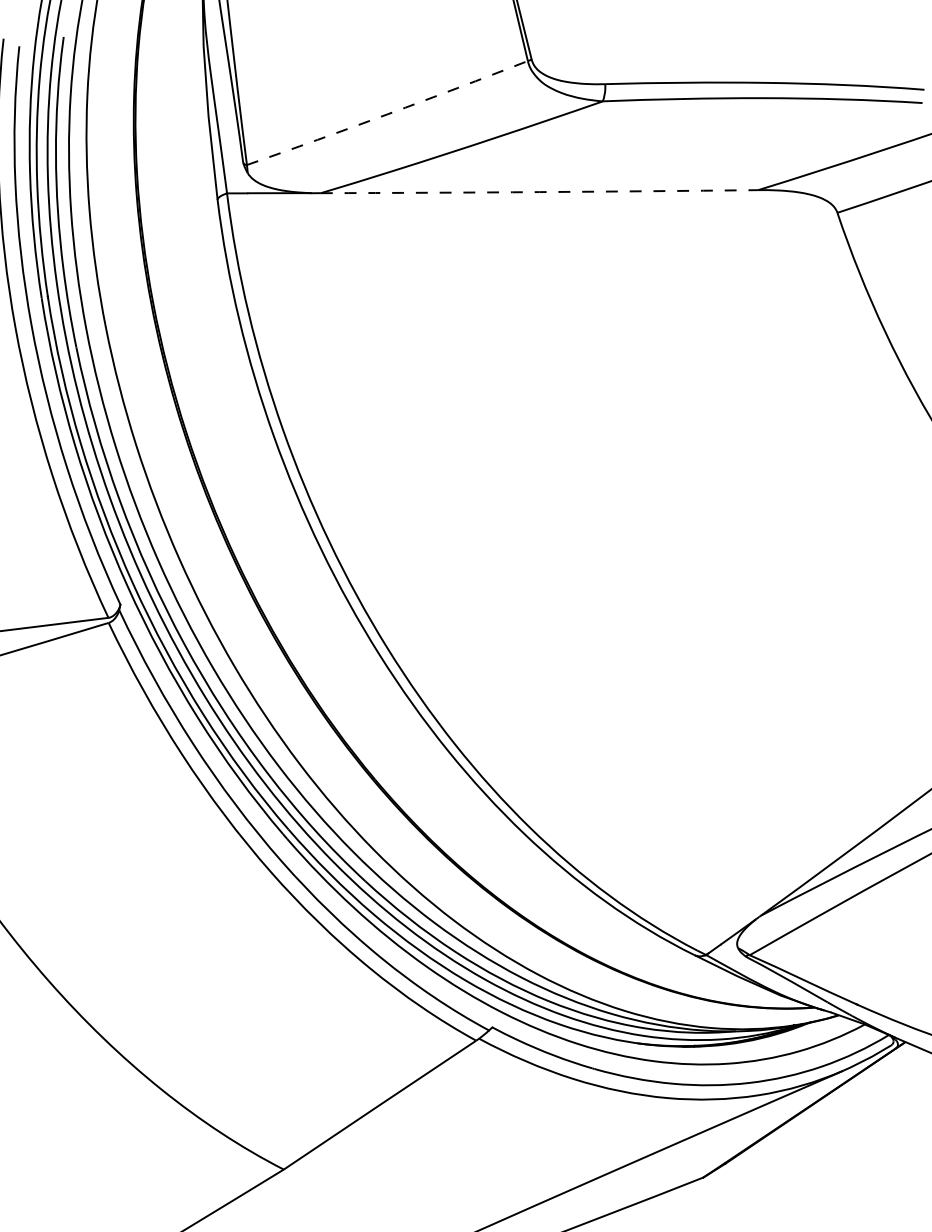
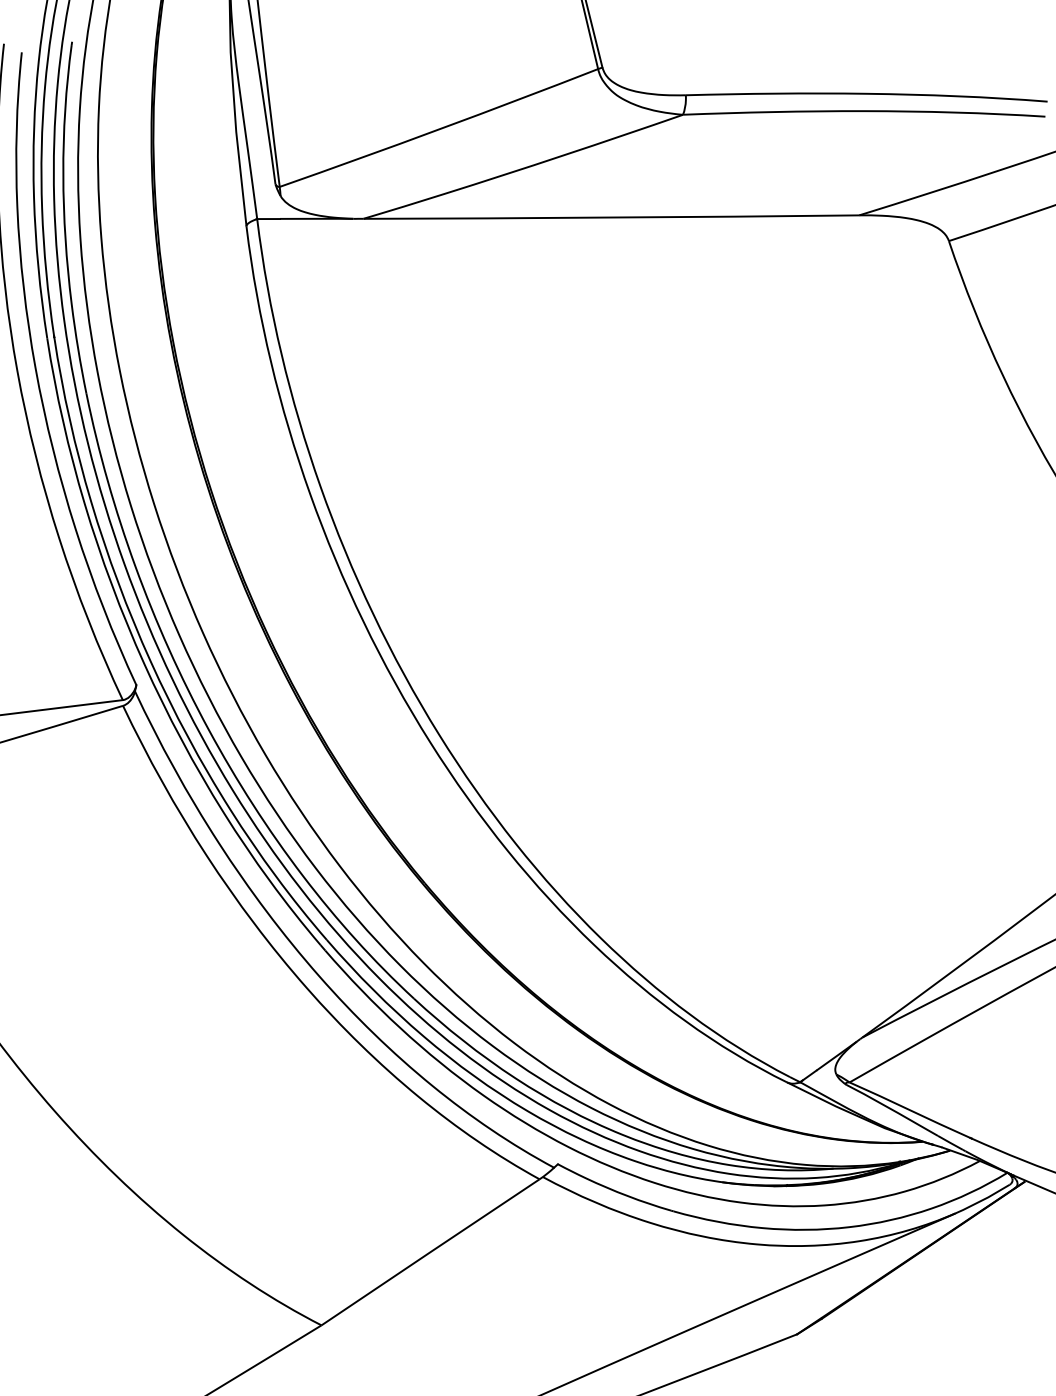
arc: (387, 114) -> (439, 129), dashed -> solid
arc: (539, 192) -> (611, 218), dashed -> solid

